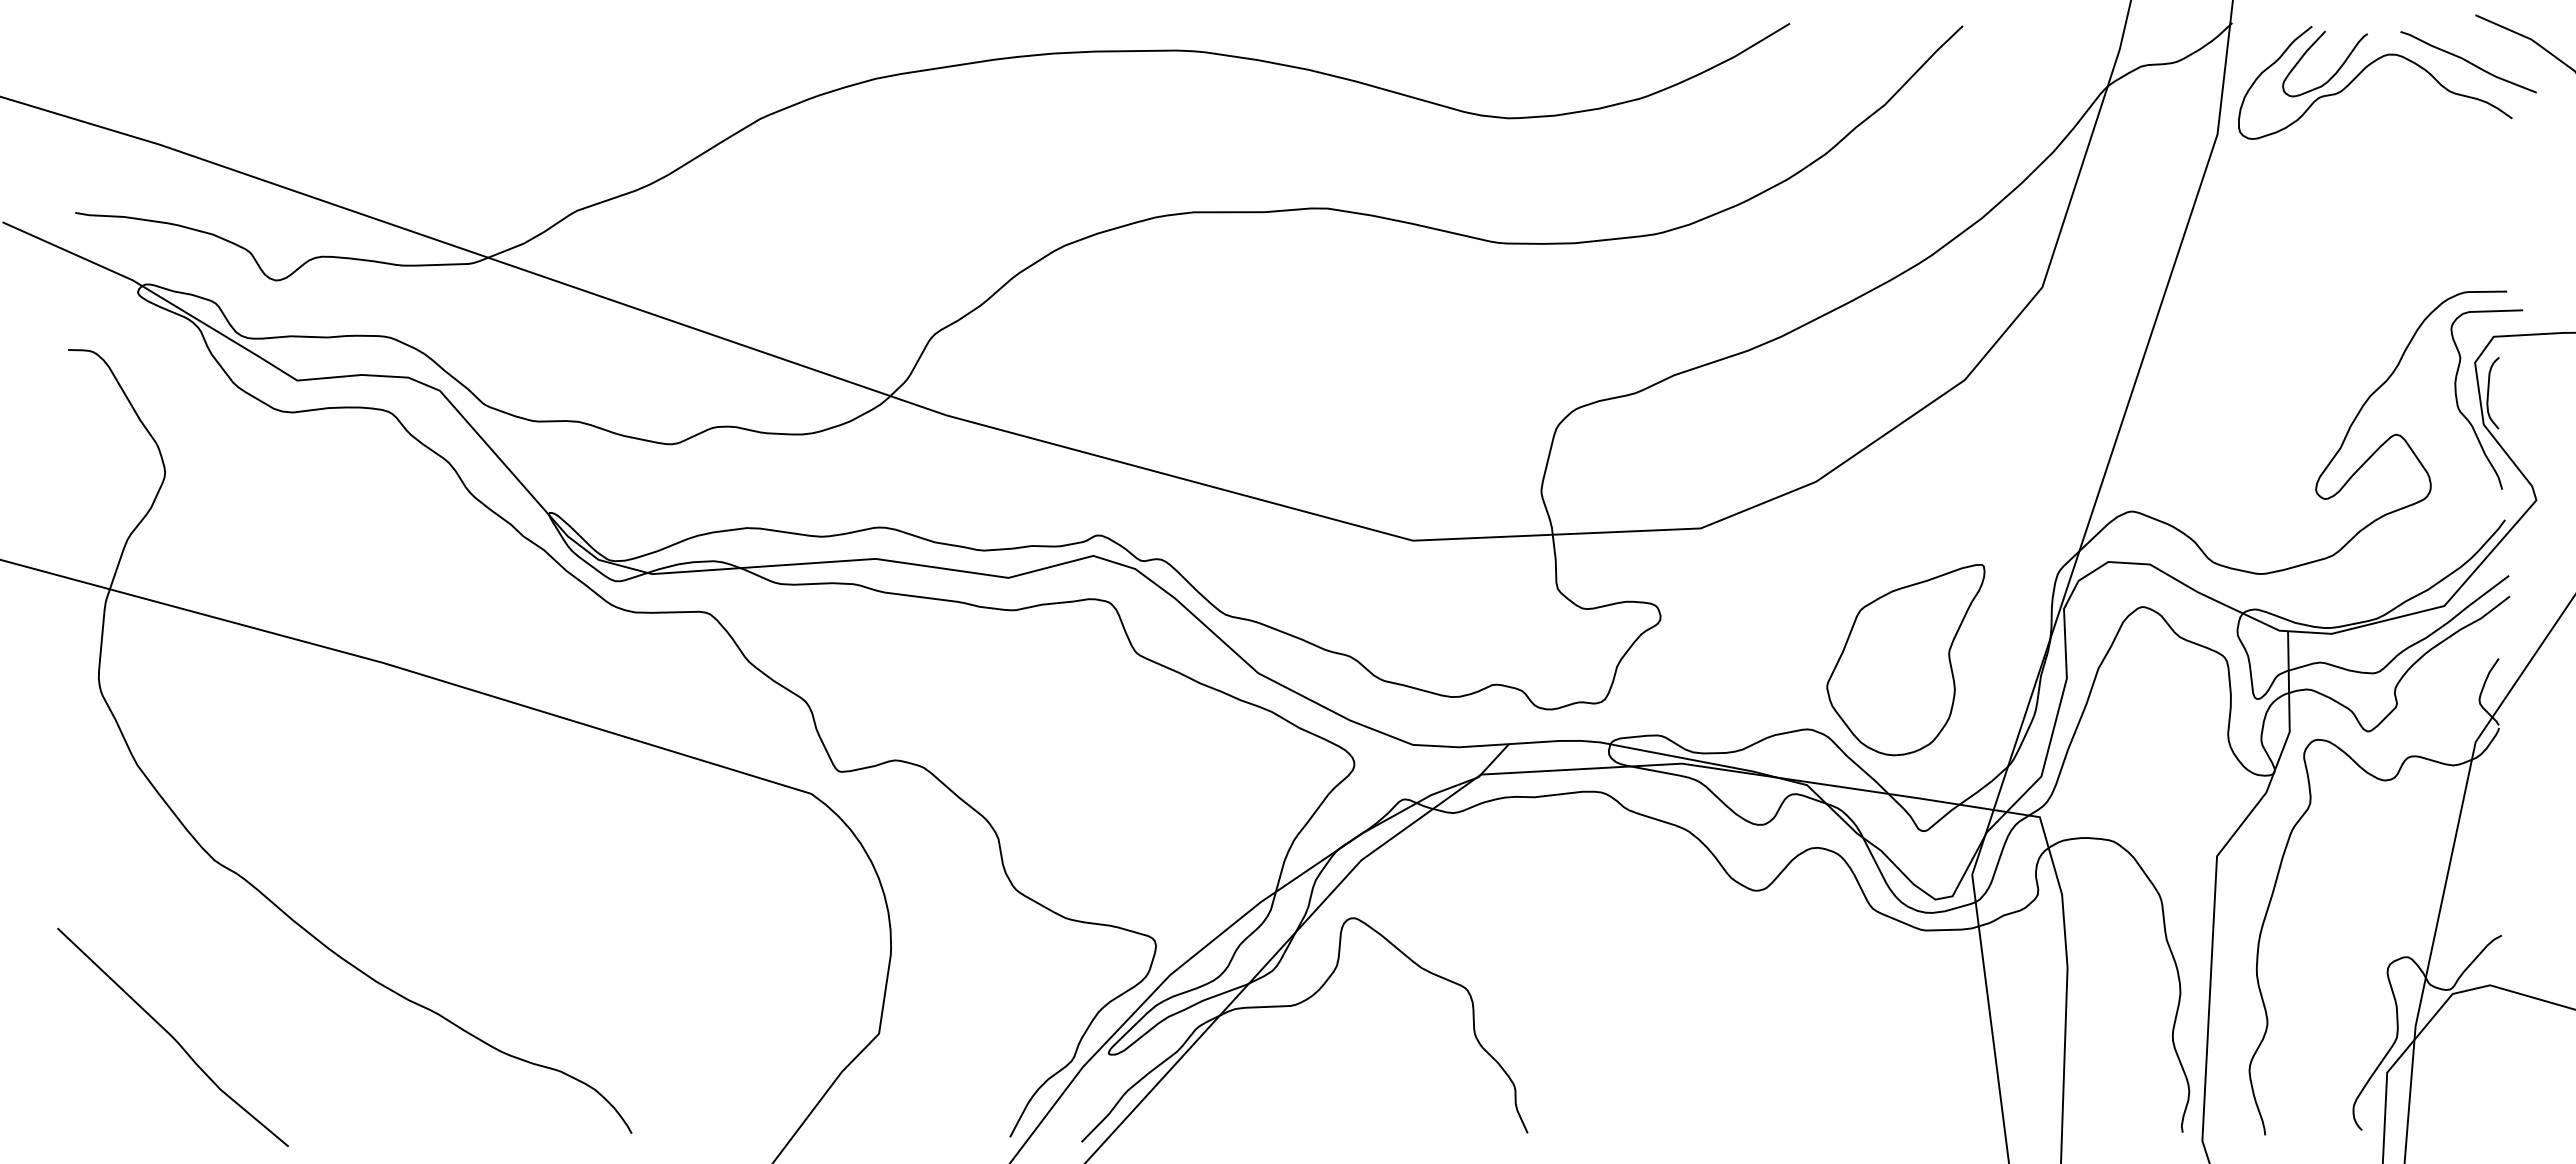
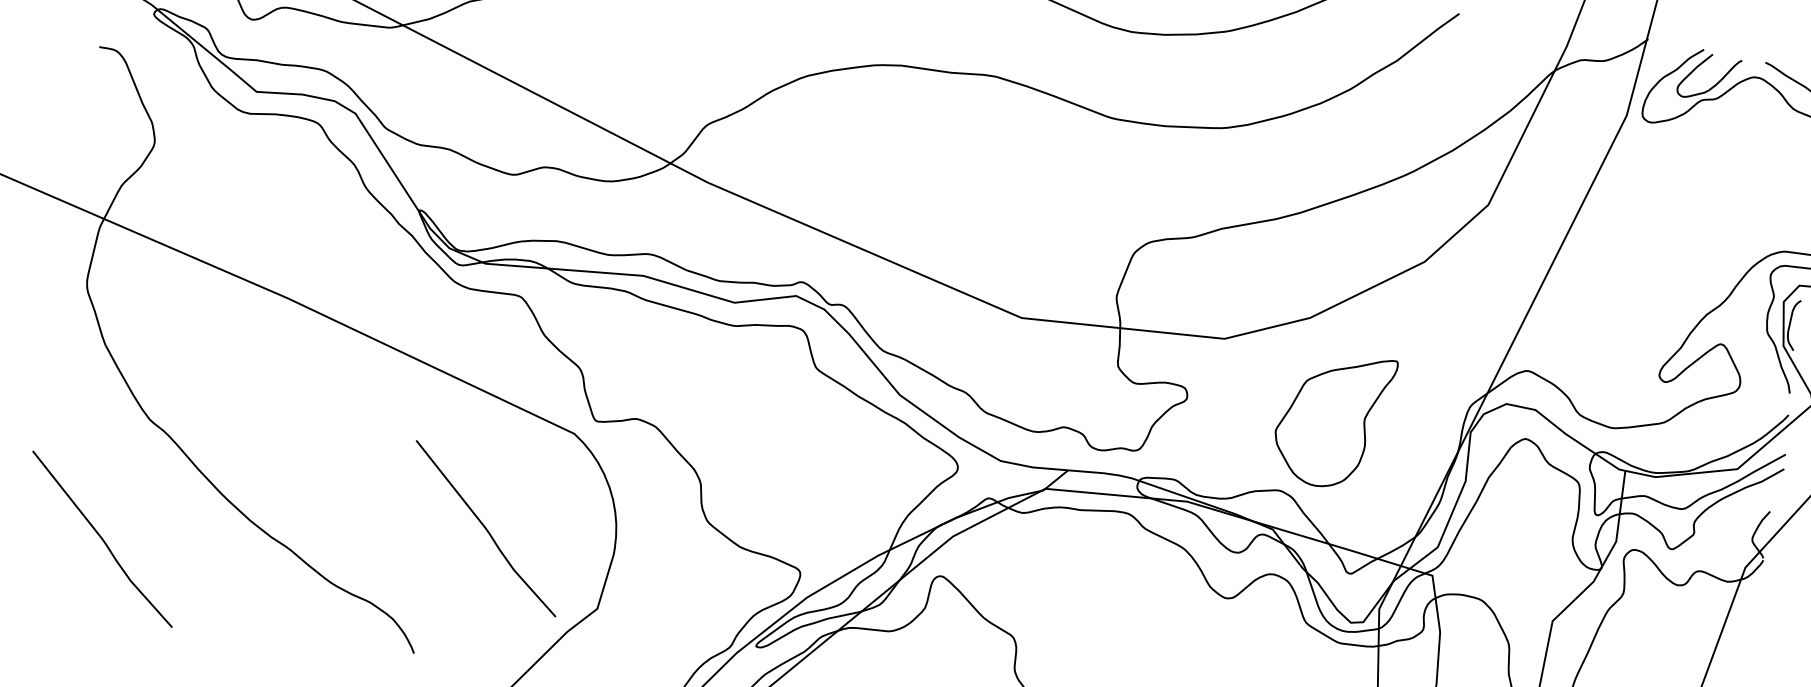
part: (1905, 660) -> (1333, 420), moved
curve: (706, 943) -> (485, 527), added

